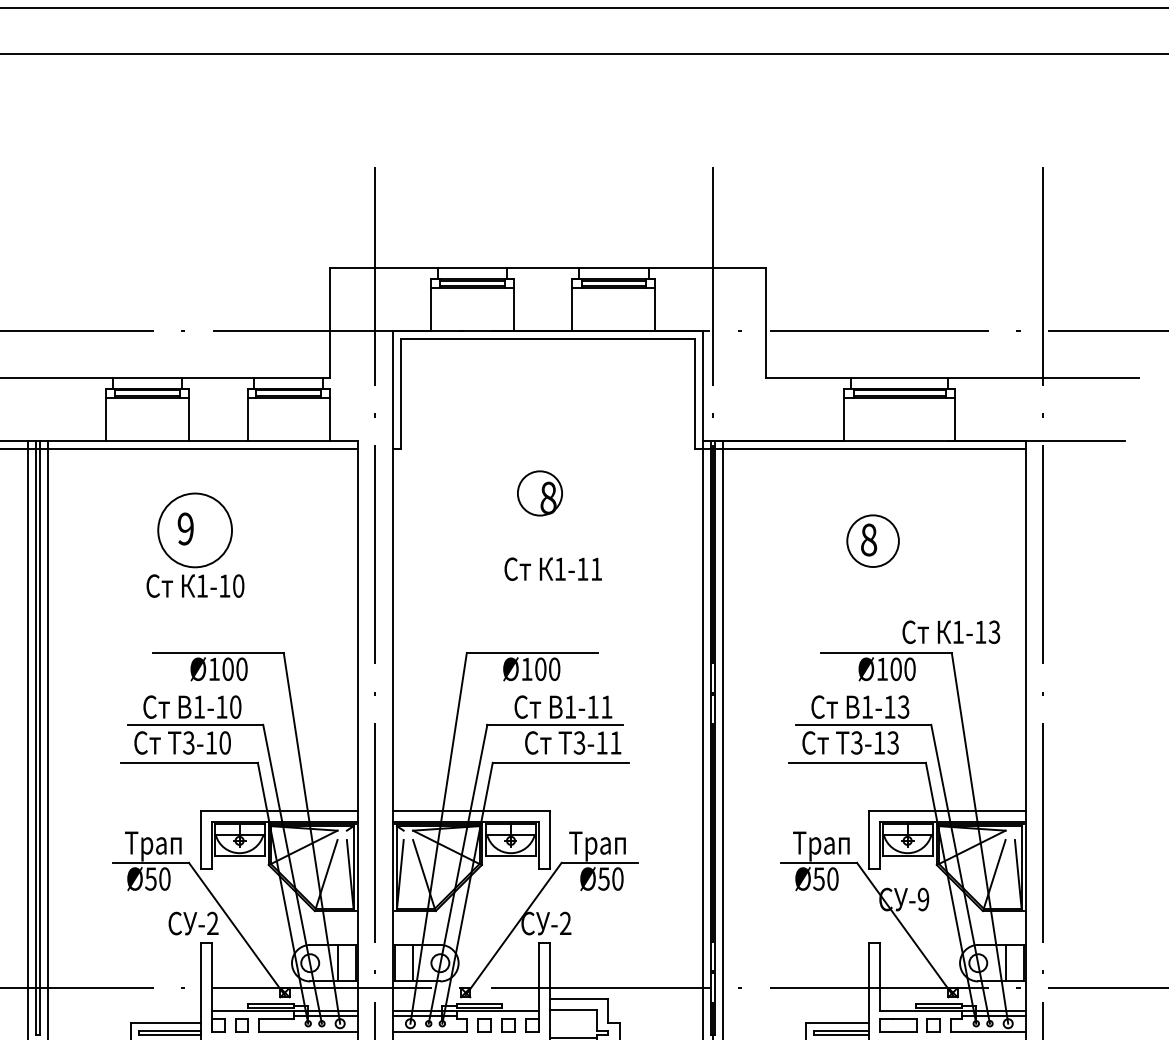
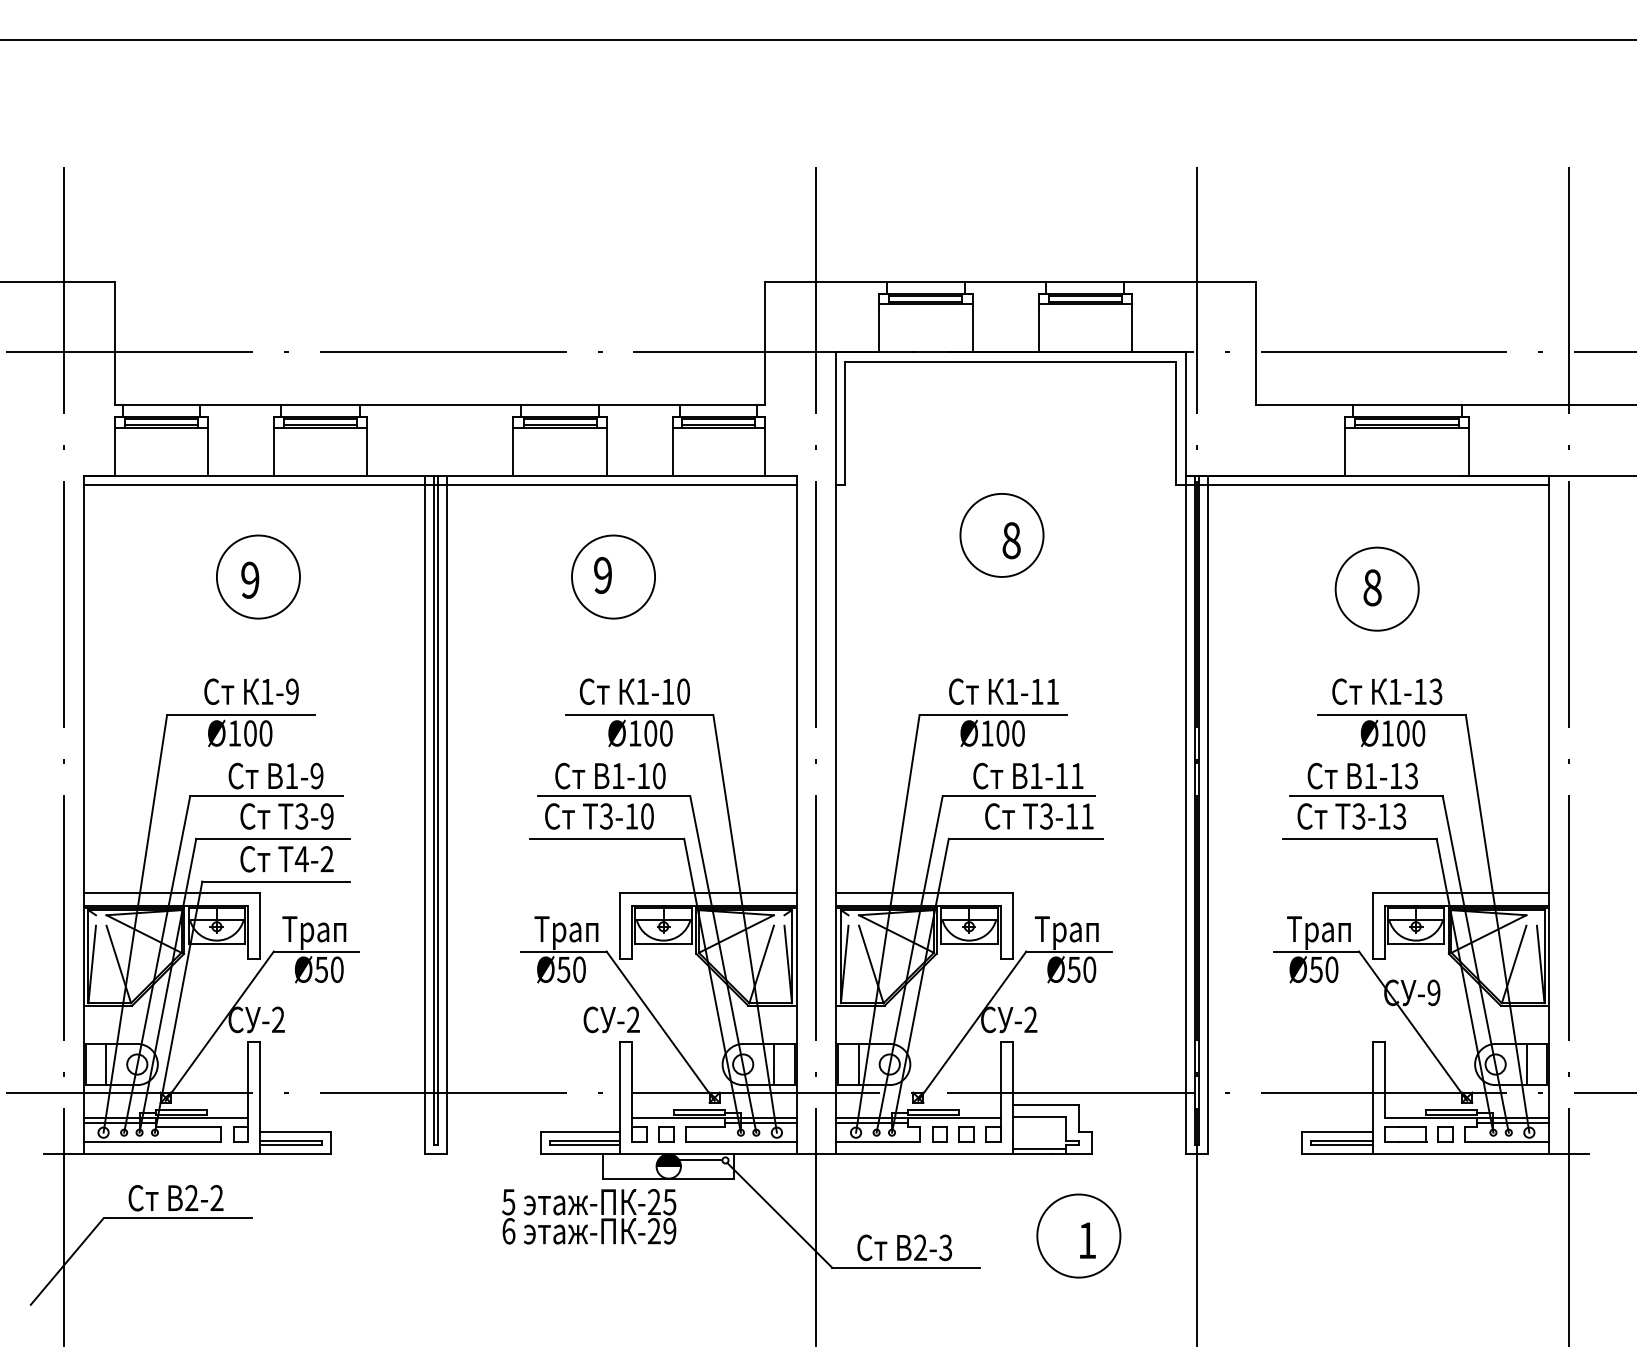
circle: (539, 492) -> (1001, 534), size x1.67
circle: (872, 540) -> (1376, 588), size x1.43
text: (552, 568) -> (1003, 691), moved
text: (195, 585) -> (634, 691), moved
text: (951, 632) -> (1387, 691), moved

